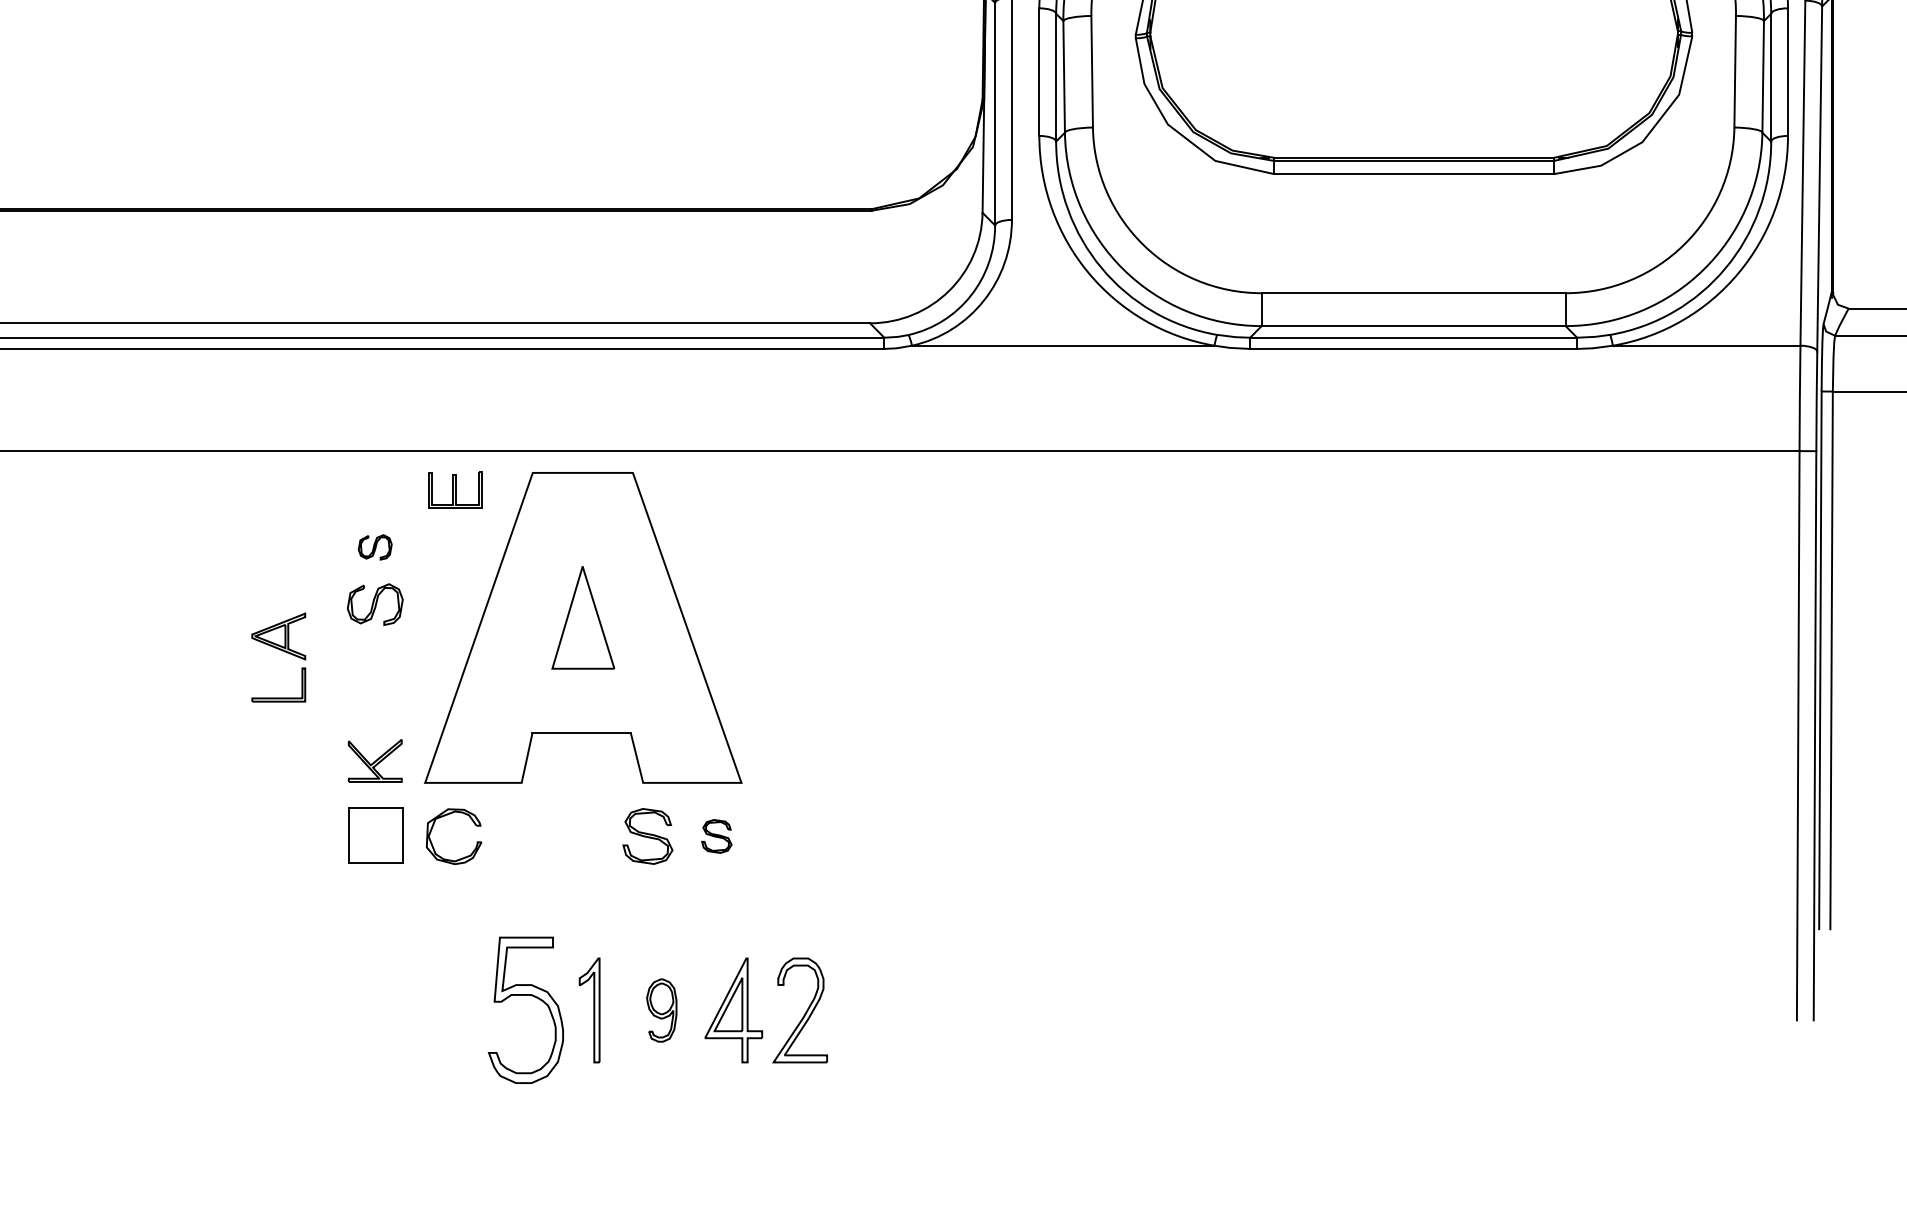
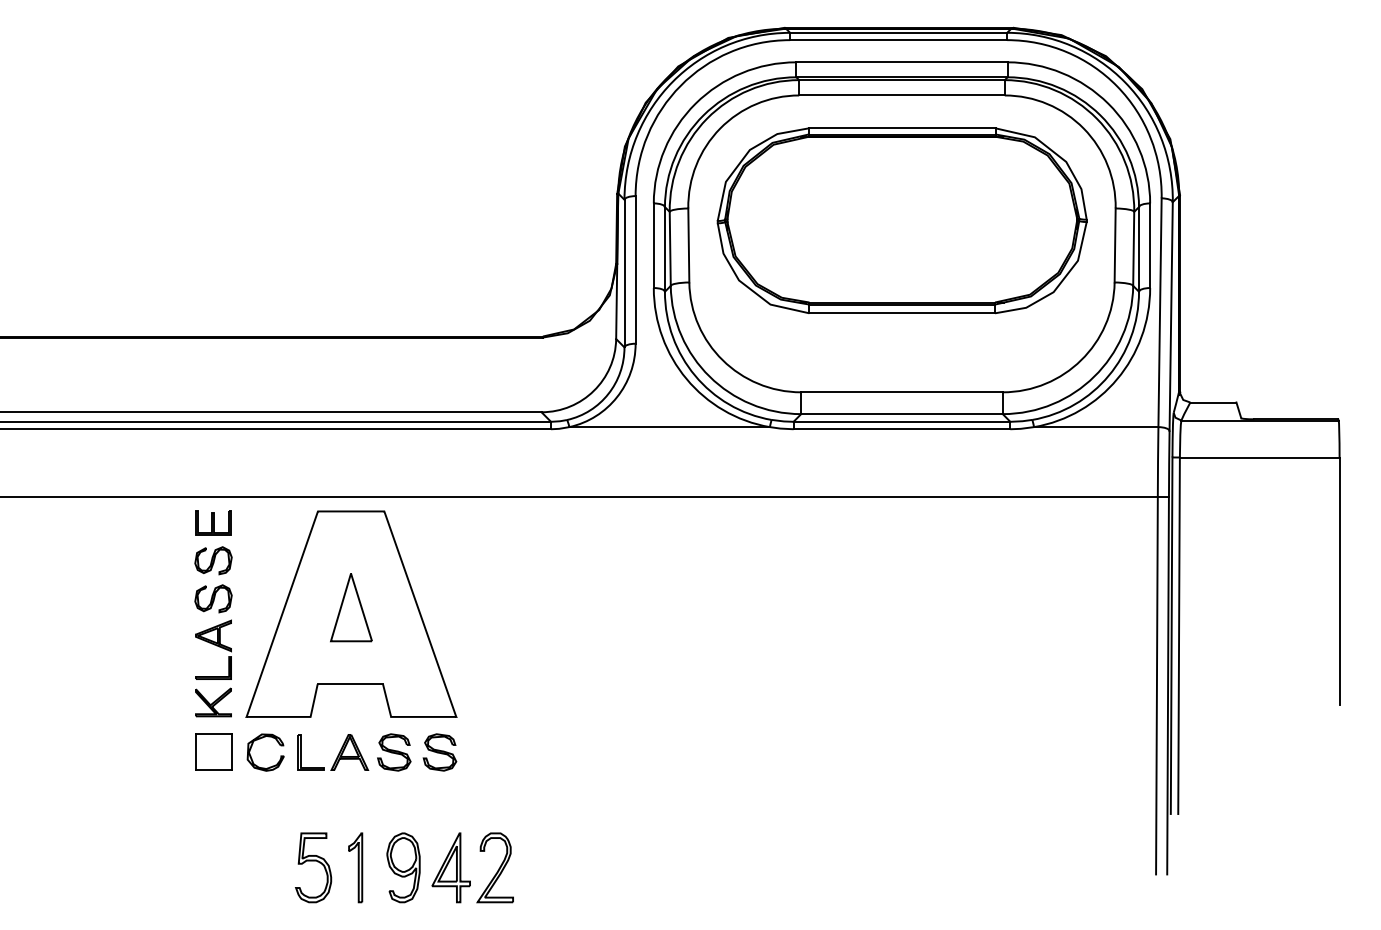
part: (455, 489) -> (213, 522), moved
part: (375, 546) -> (213, 560), size x1.67
part: (278, 657) -> (213, 649), moved
part: (556, 836) -> (333, 752), added
part: (716, 836) -> (439, 752), size x1.67
part: (526, 1009) -> (313, 867), size x0.71
part: (661, 1009) -> (403, 867), size x1.67

